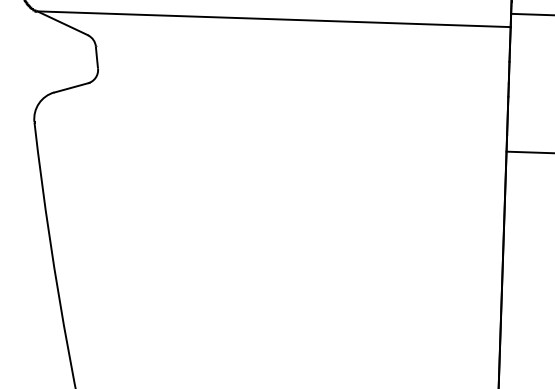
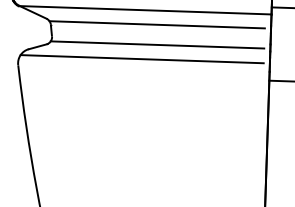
line: (294, 45) -> (156, 24), added
line: (296, 83) -> (157, 44), added
line: (266, 111) -> (141, 59), added

